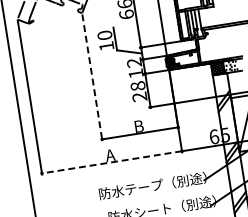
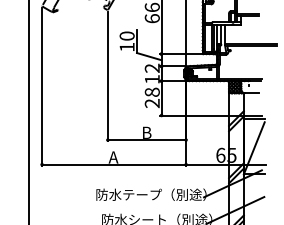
line: (92, 77) -> (107, 76), dashed -> solid
line: (111, 162) -> (113, 164), dashed -> solid

